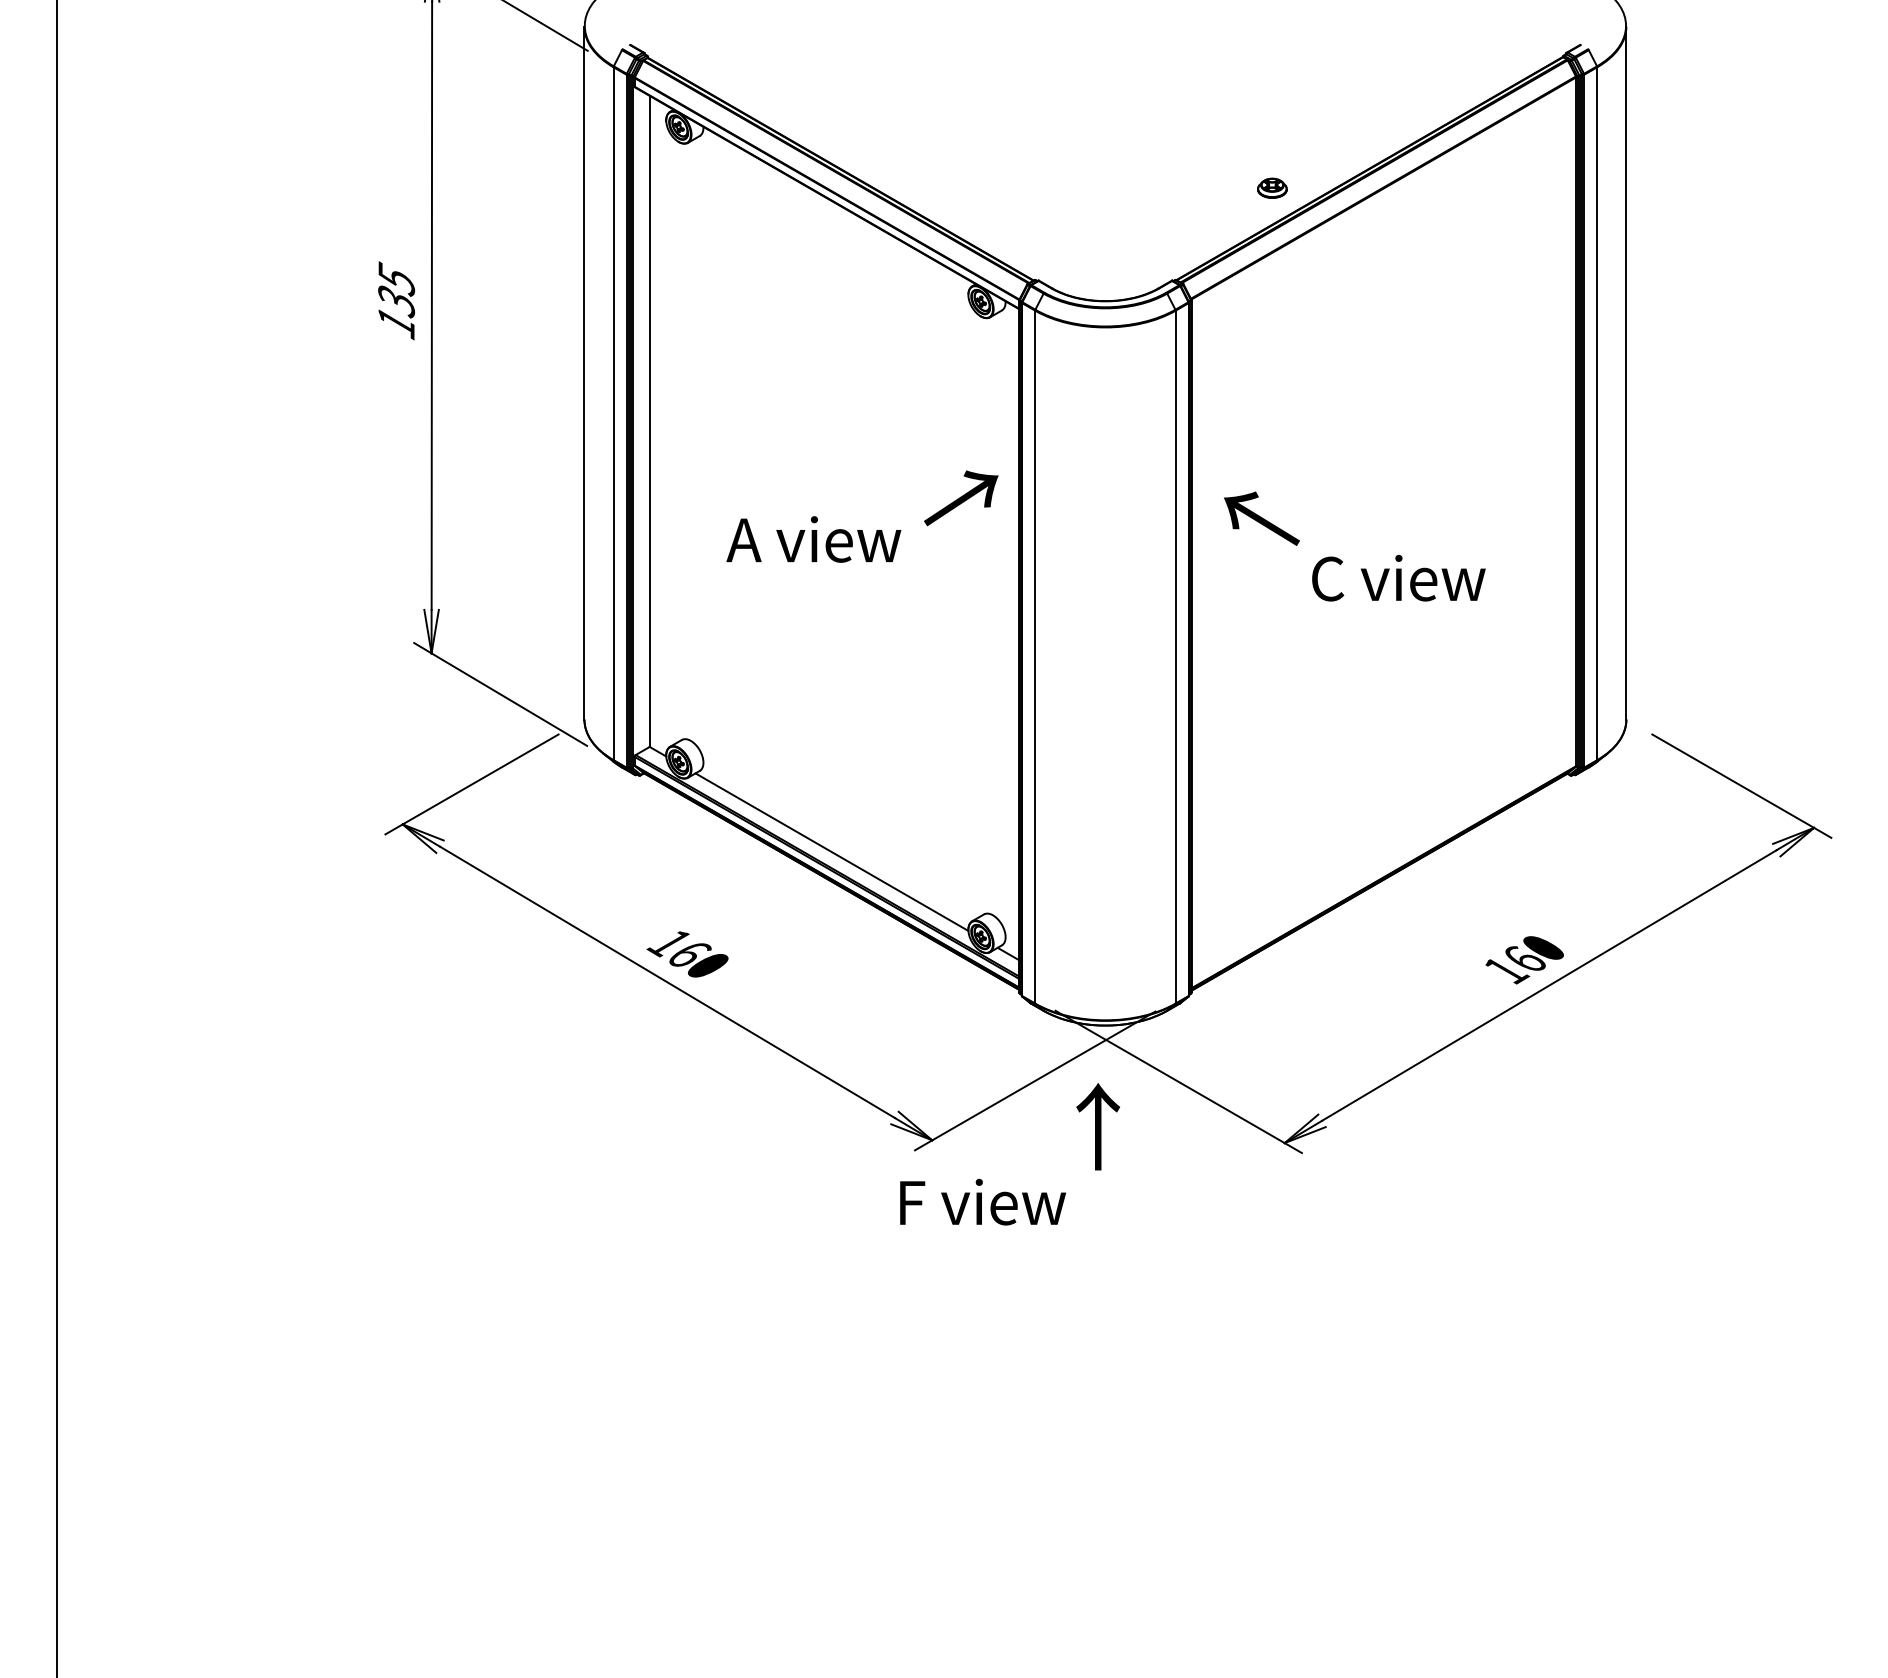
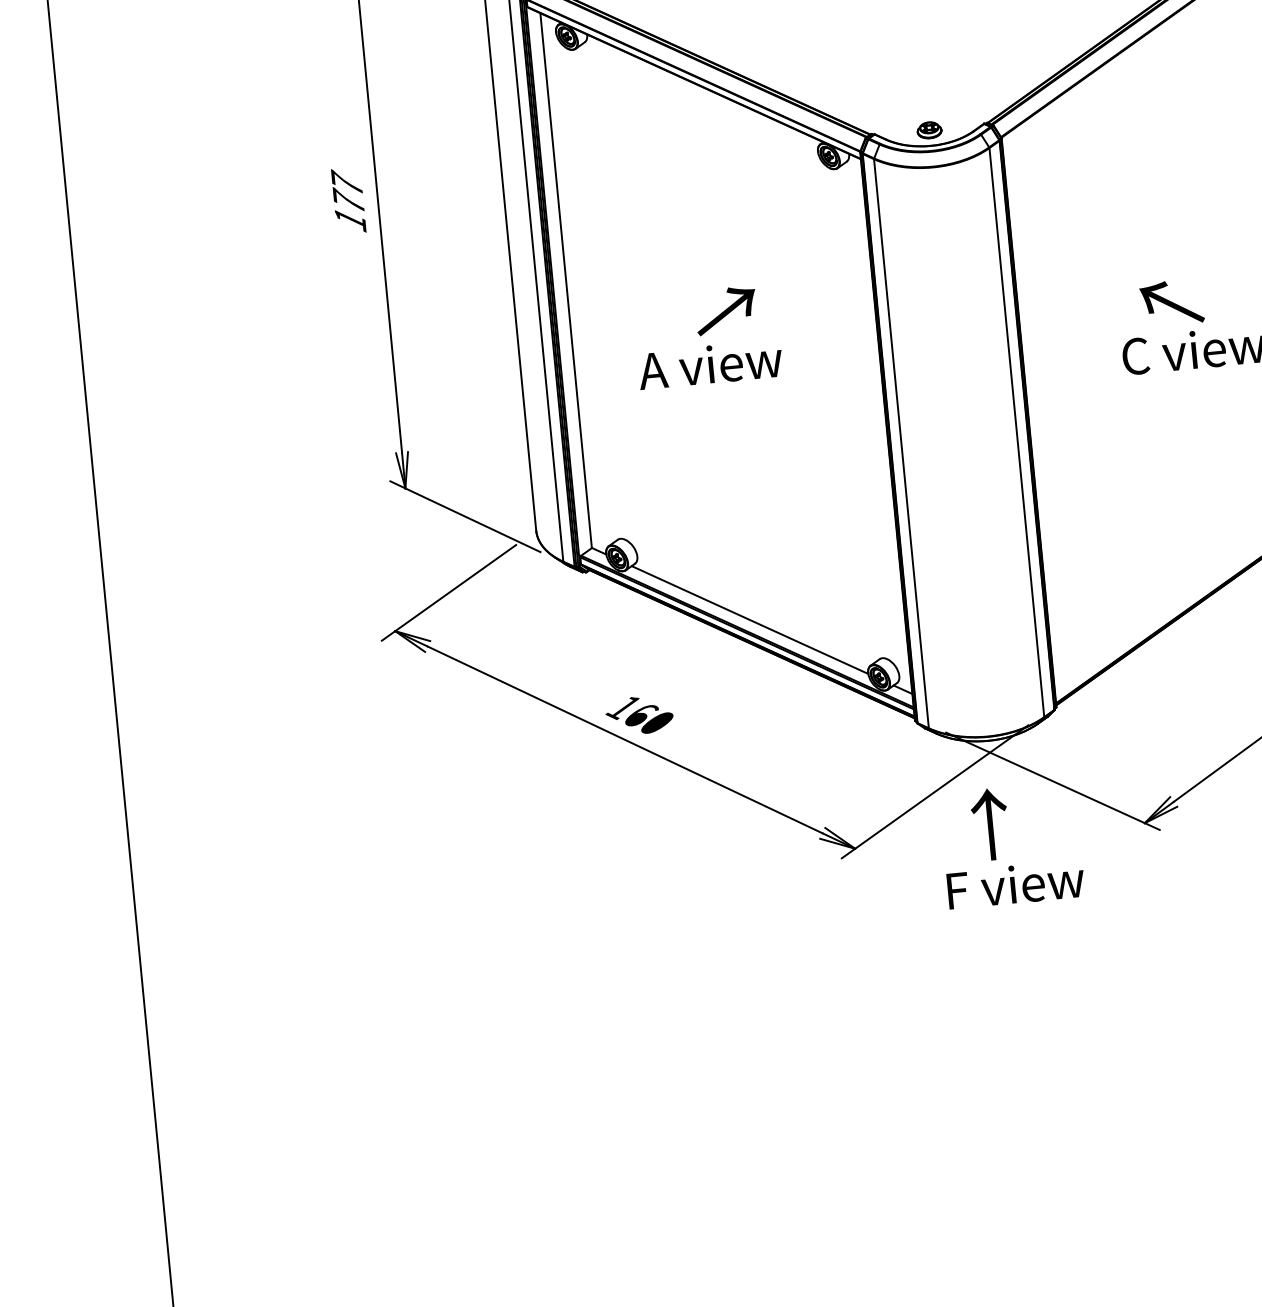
part: (1272, 187) -> (929, 129), moved
text: (396, 288) -> (347, 191), 135 -> 177
text: (961, 498) -> (726, 310), moved
text: (1261, 518) -> (1171, 302), moved
text: (982, 1201) -> (1015, 884), moved

